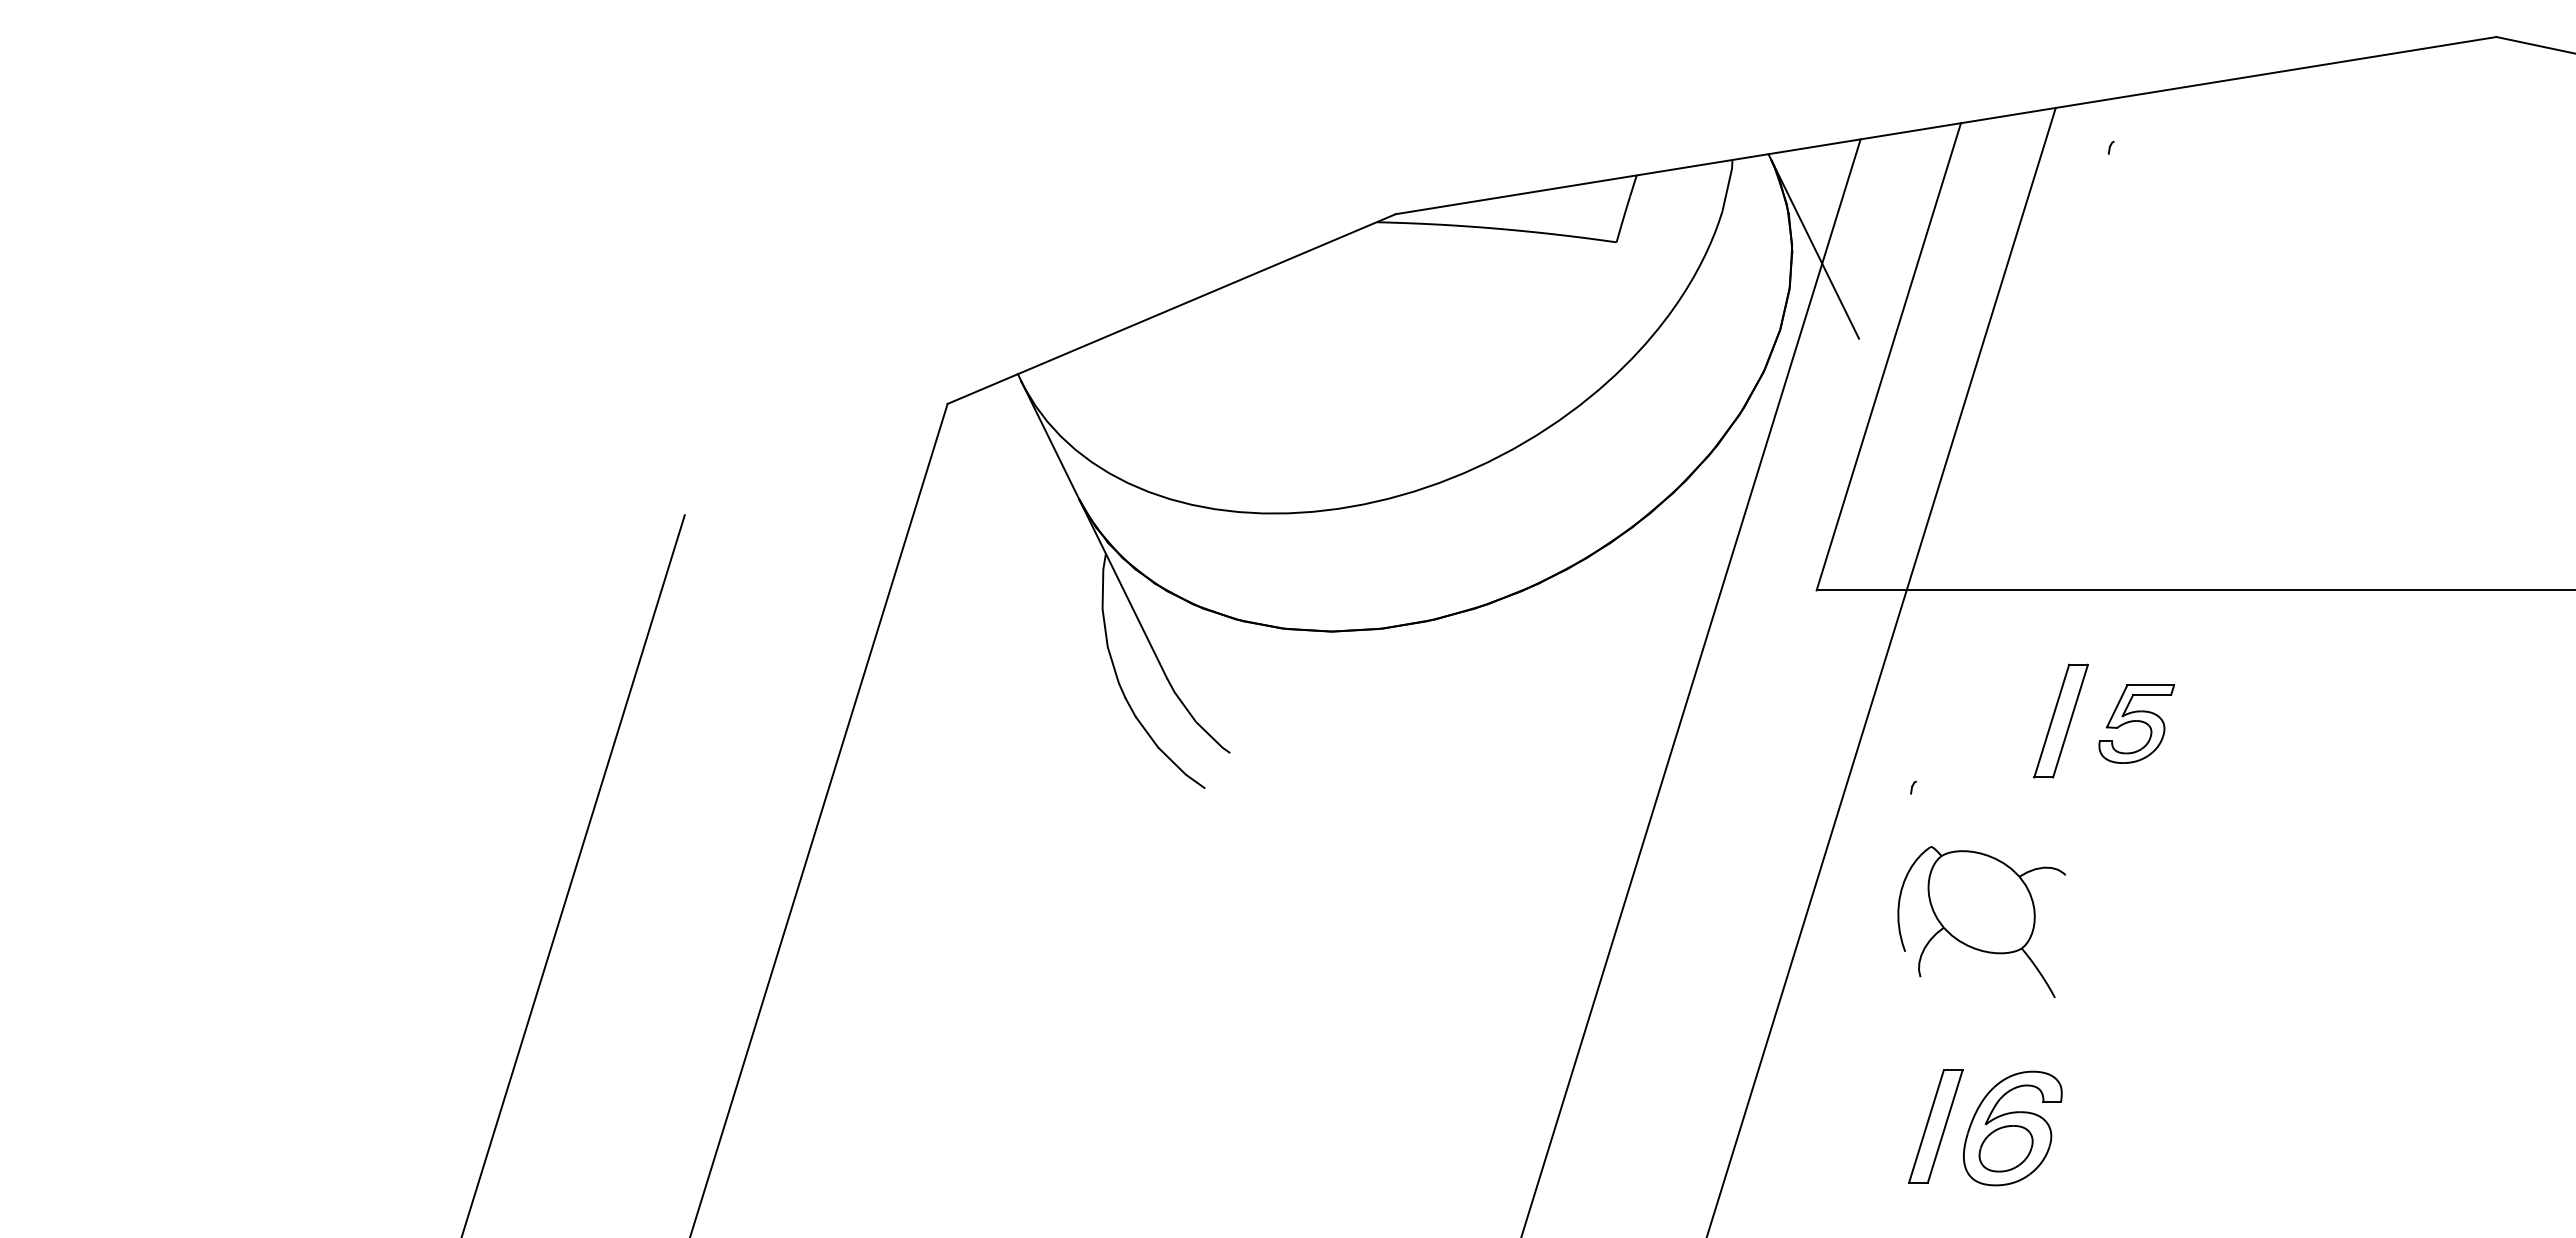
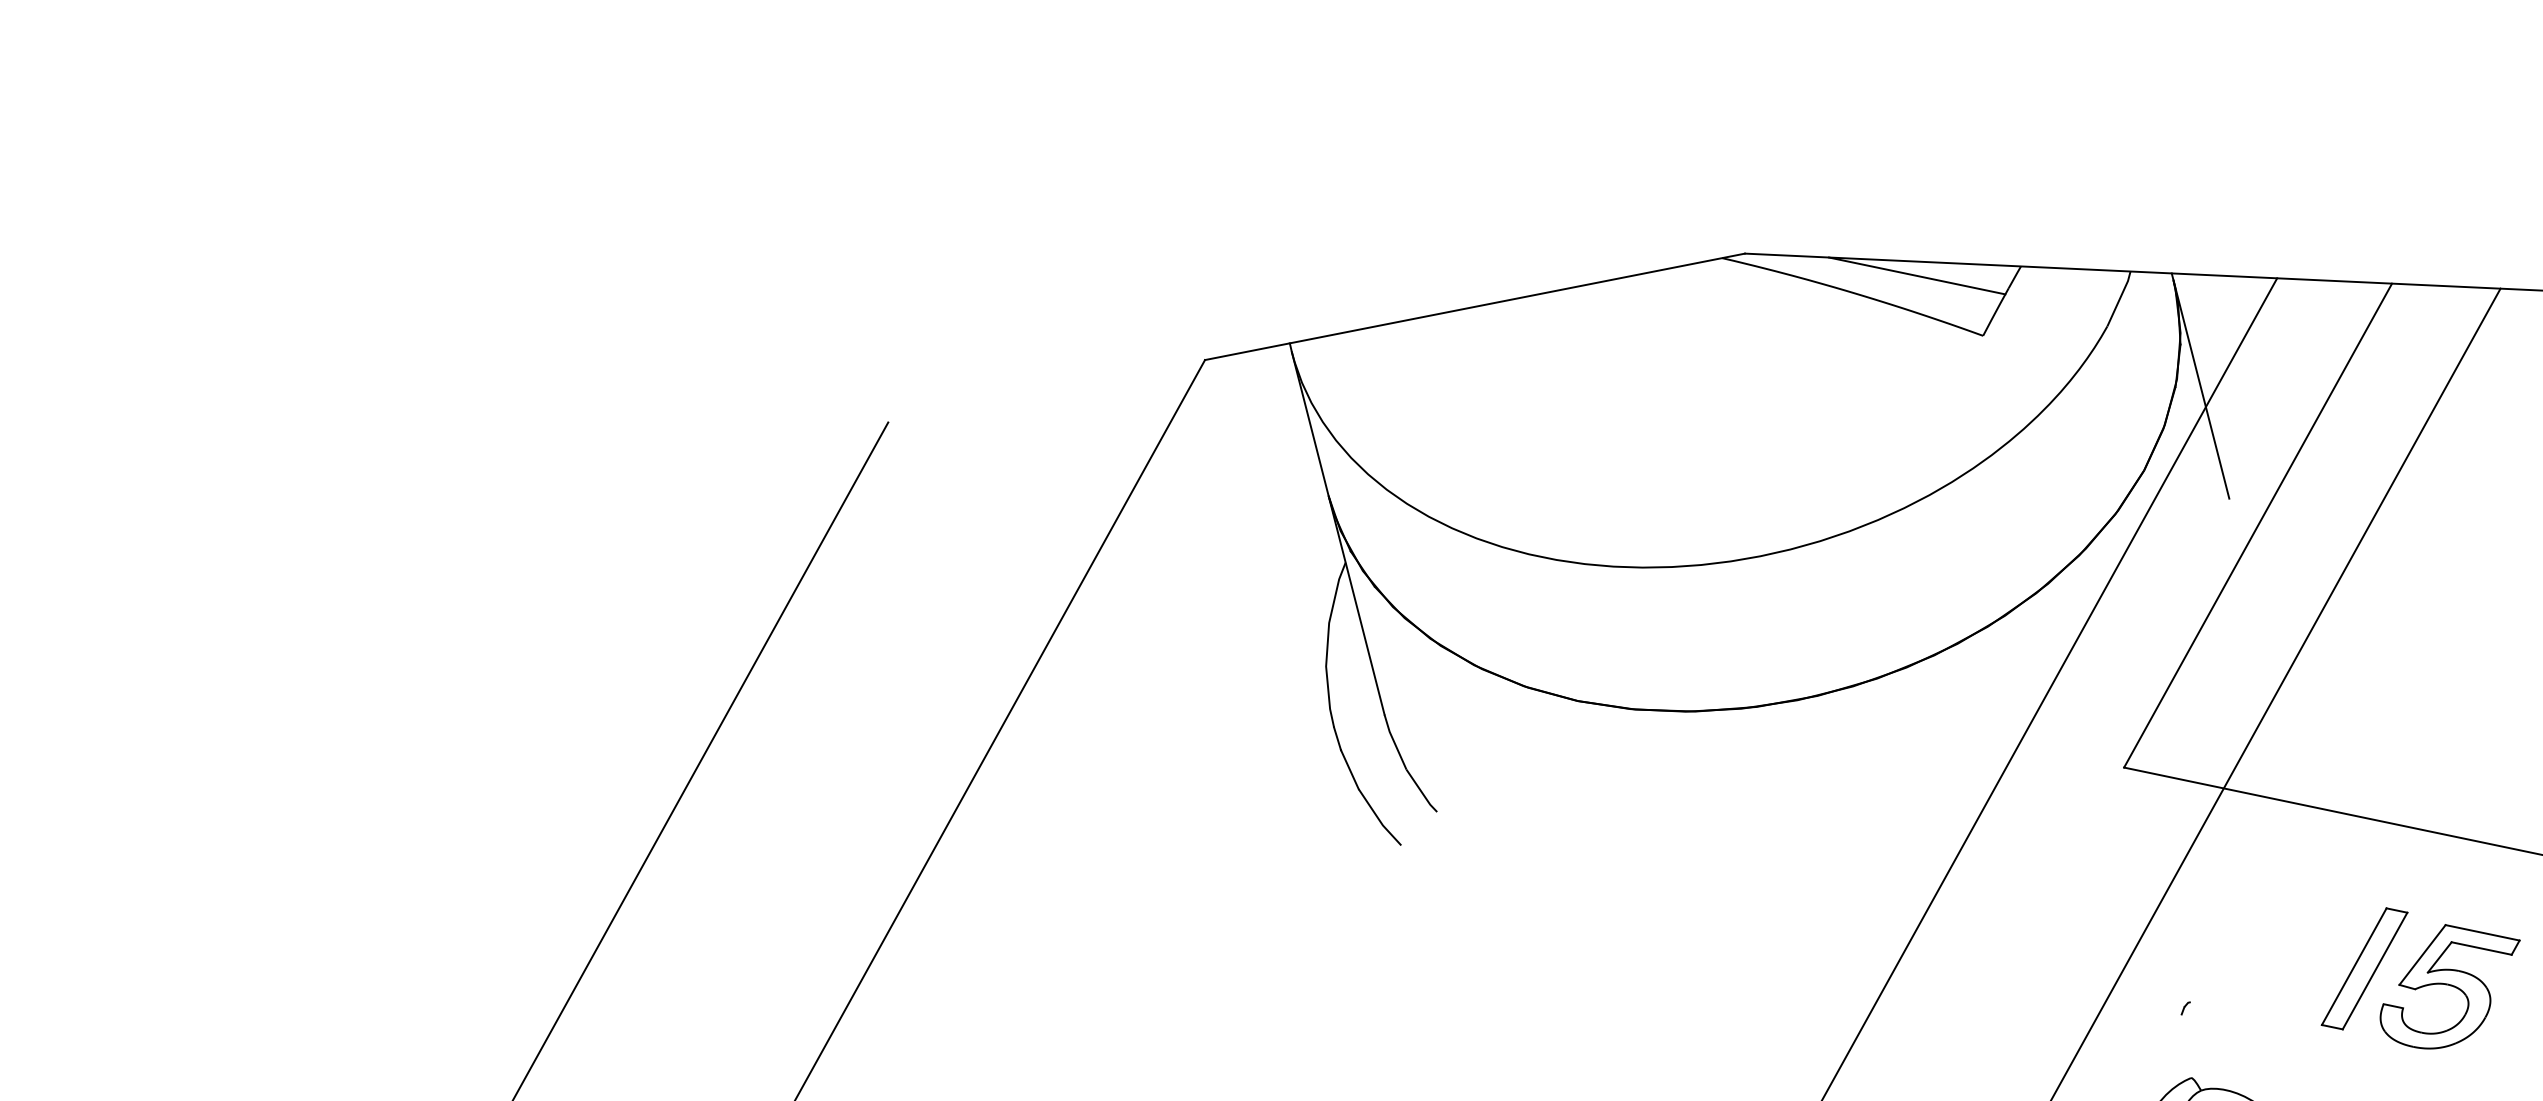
line: (1548, 202) -> (1916, 276), added
part: (2136, 723) -> (2447, 988), size x1.43

